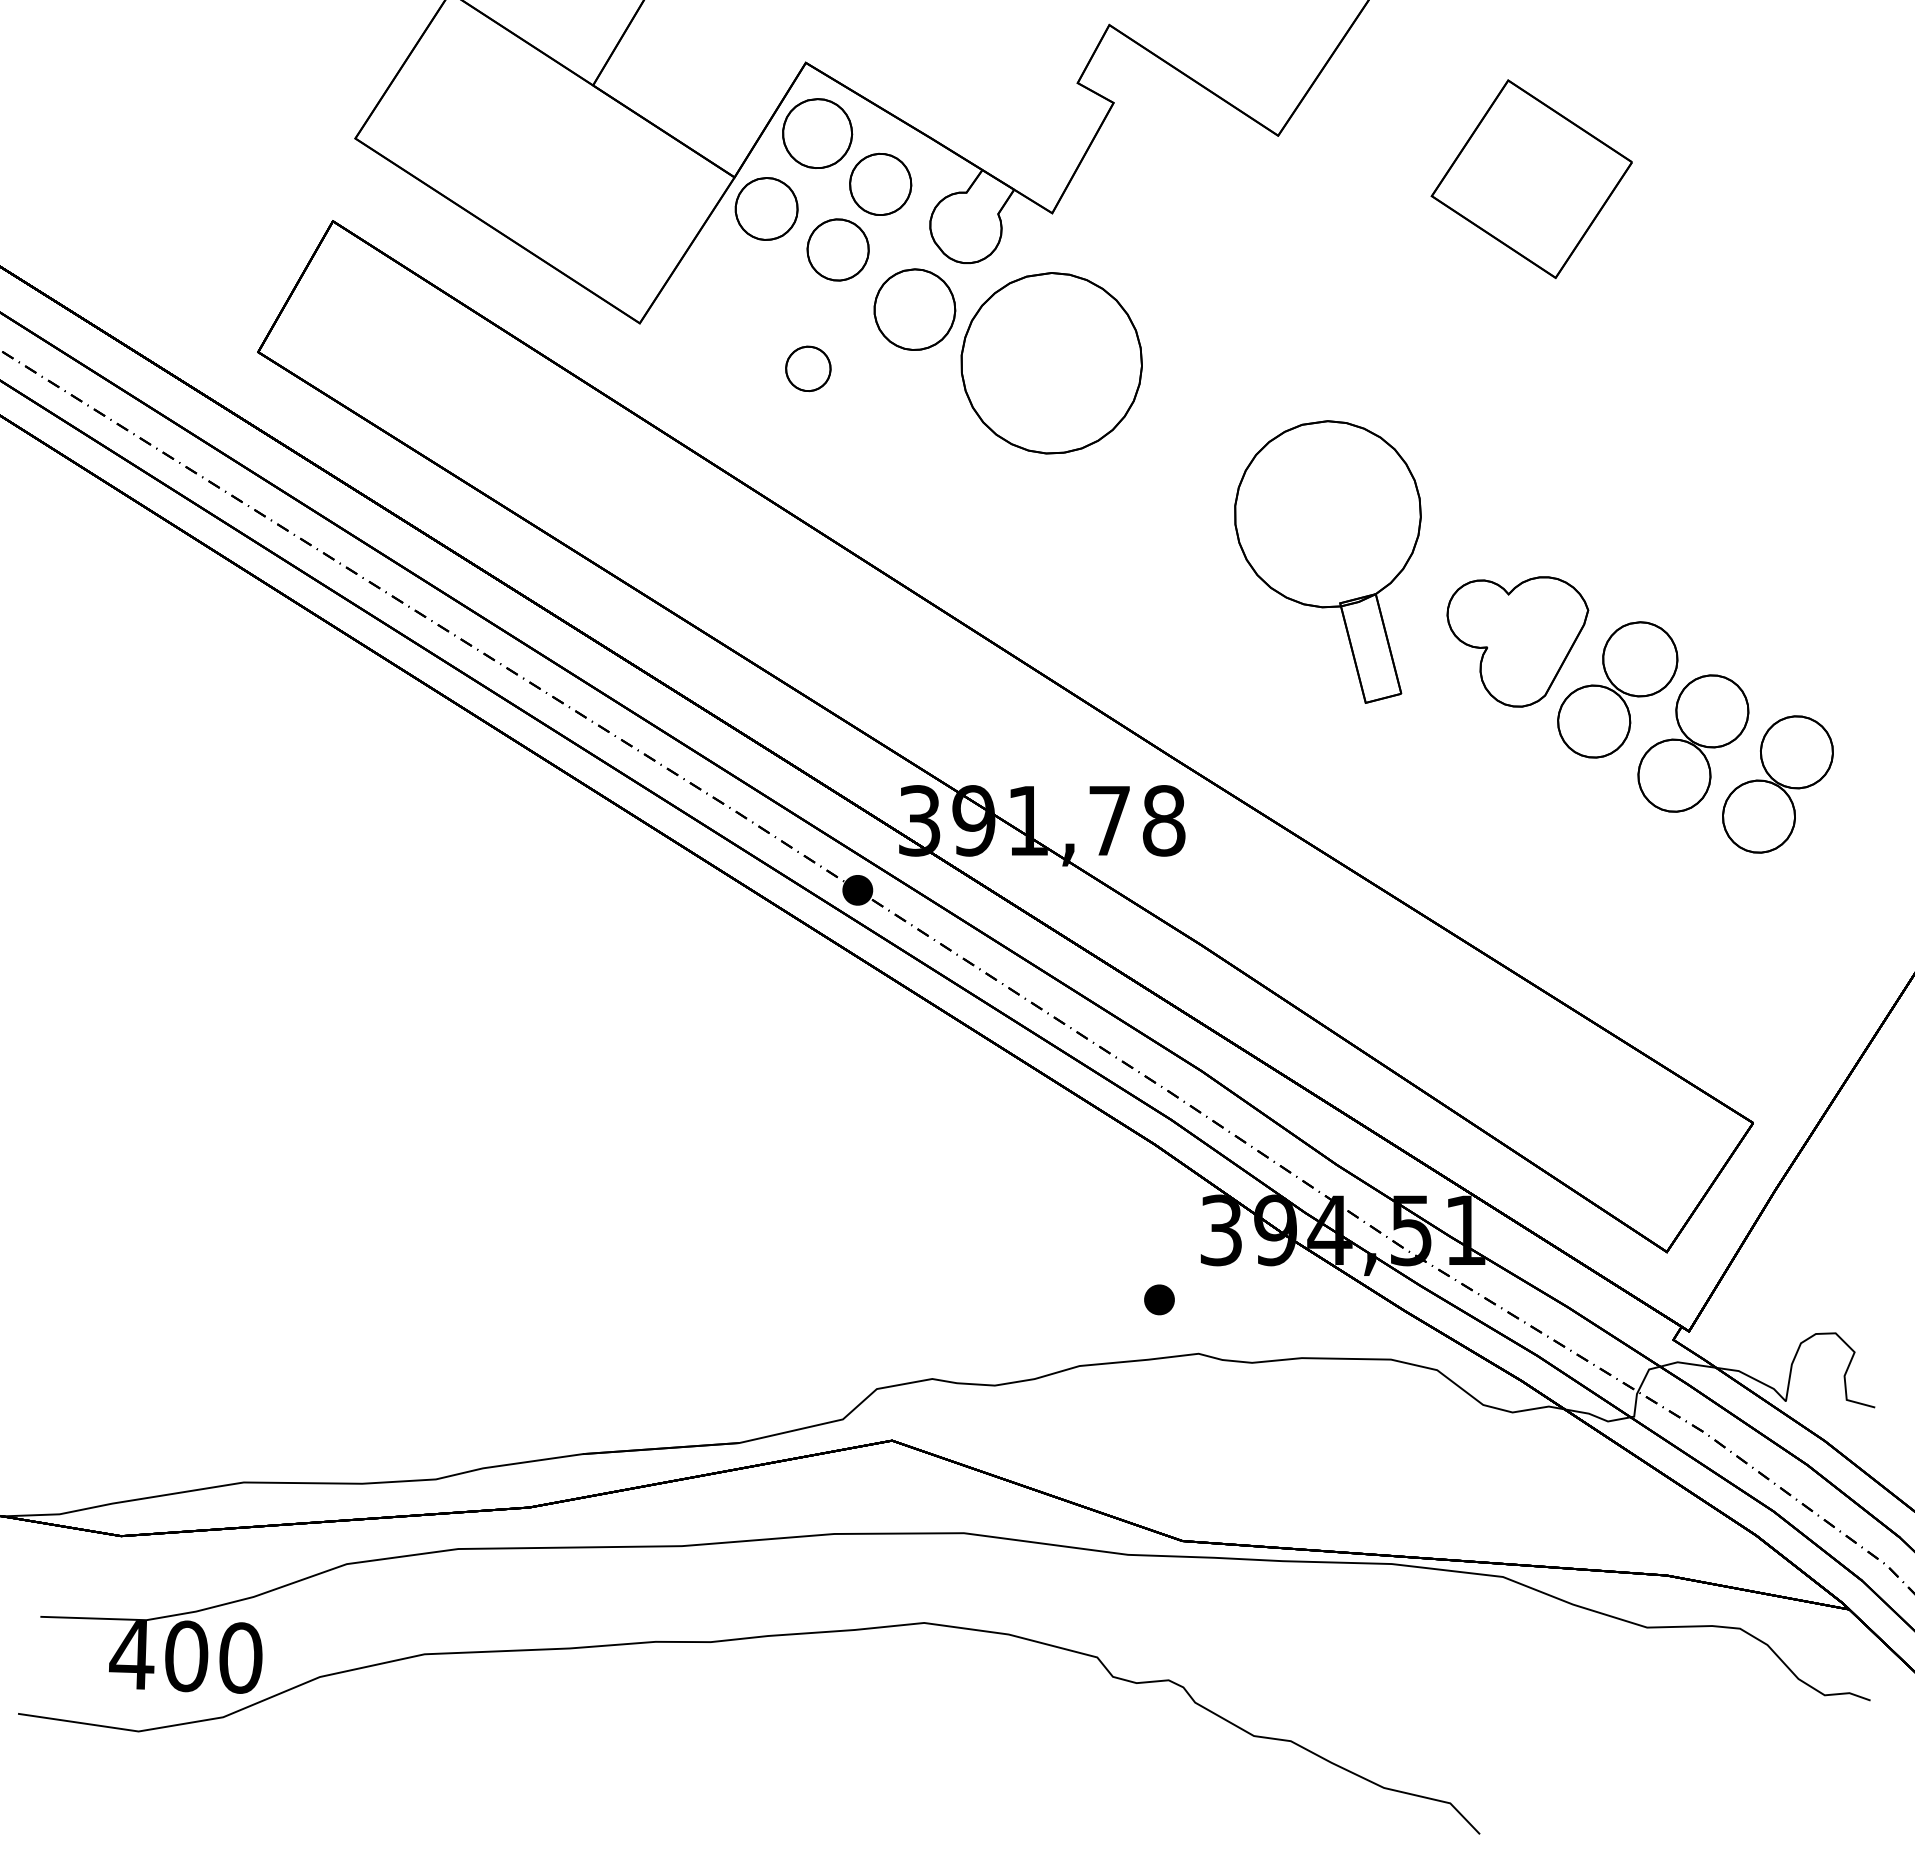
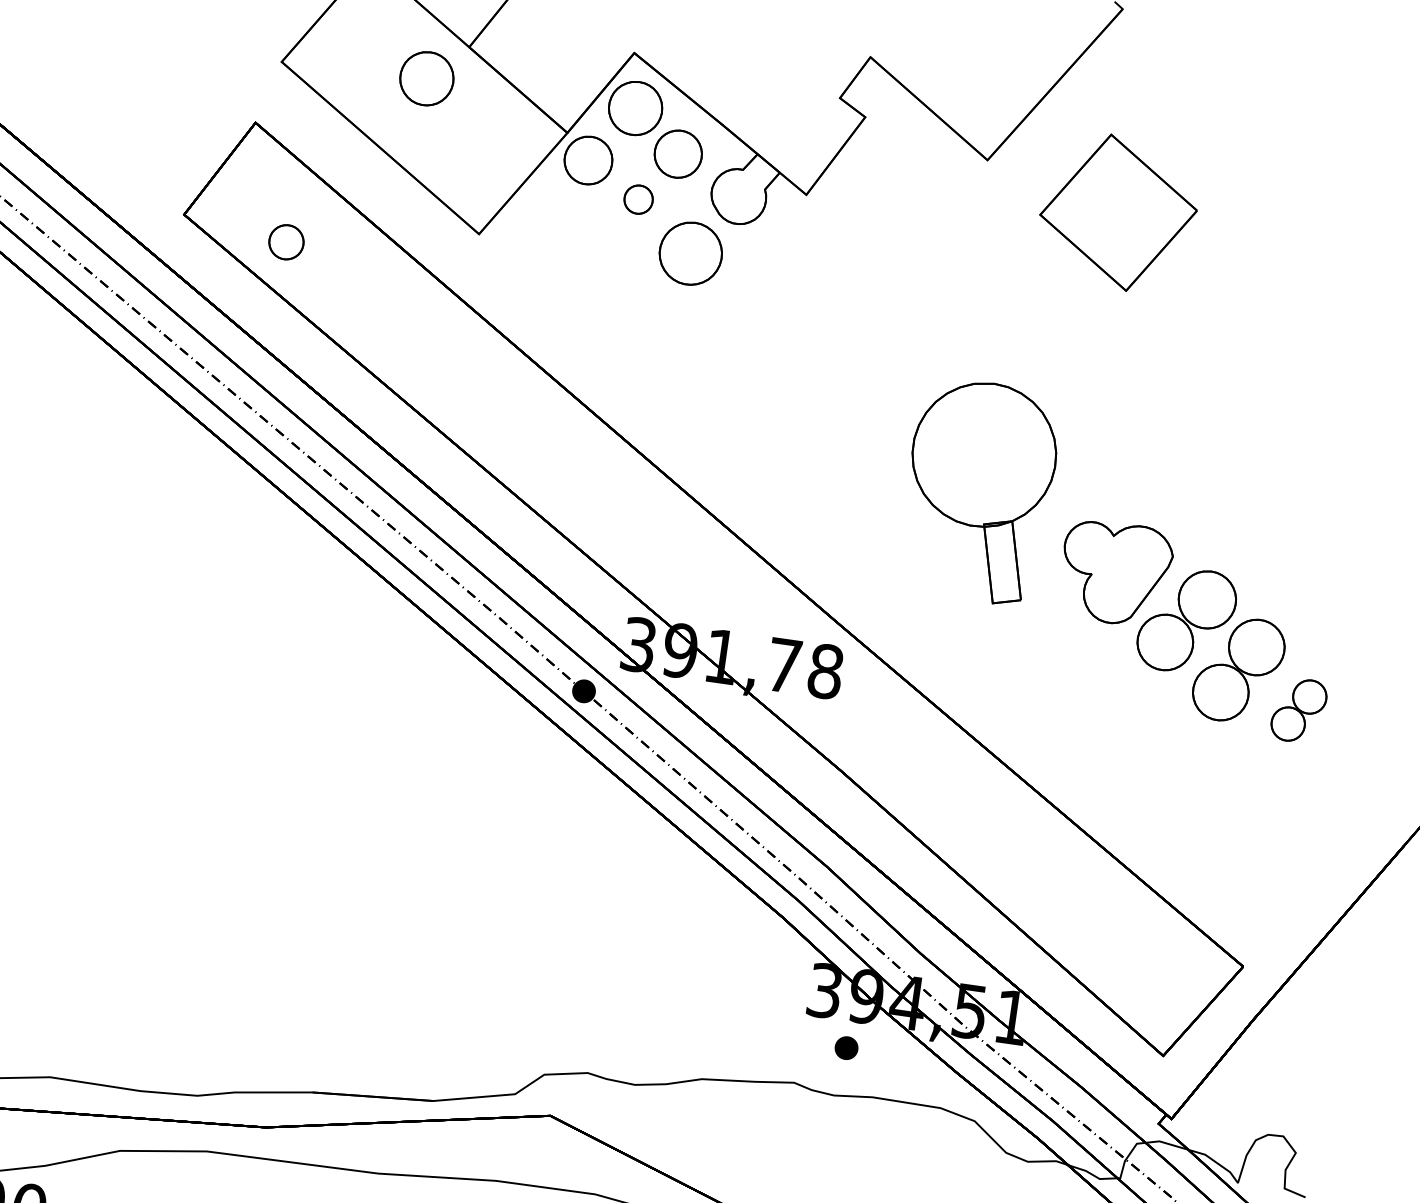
part: (544, 133) -> (426, 78), added
part: (1531, 178) -> (1118, 212), moved
part: (837, 249) -> (638, 199), size x0.6
part: (1051, 363) -> (789, 309), removed
part: (808, 368) -> (286, 242), moved
part: (1777, 784) -> (1298, 710), size x0.6
part: (1159, 1299) -> (846, 1047), moved

